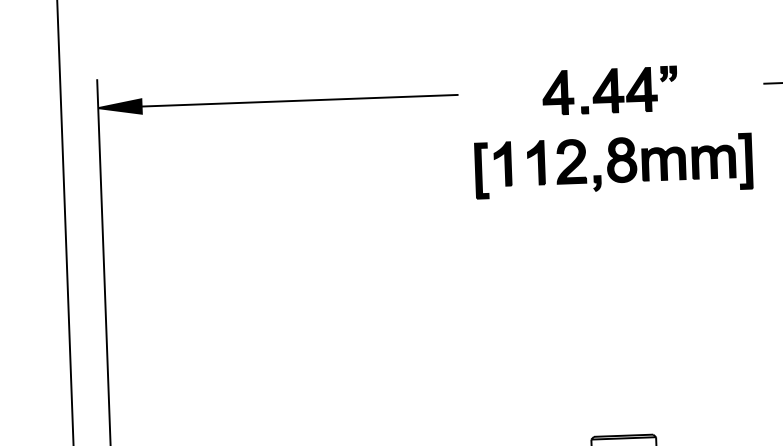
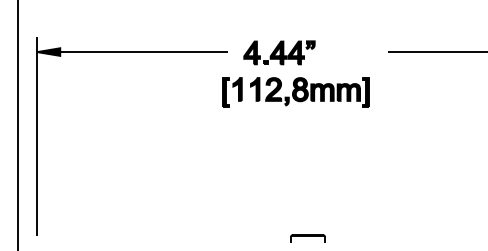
part: (610, 90) -> (279, 52), moved
part: (612, 165) -> (295, 92), moved

